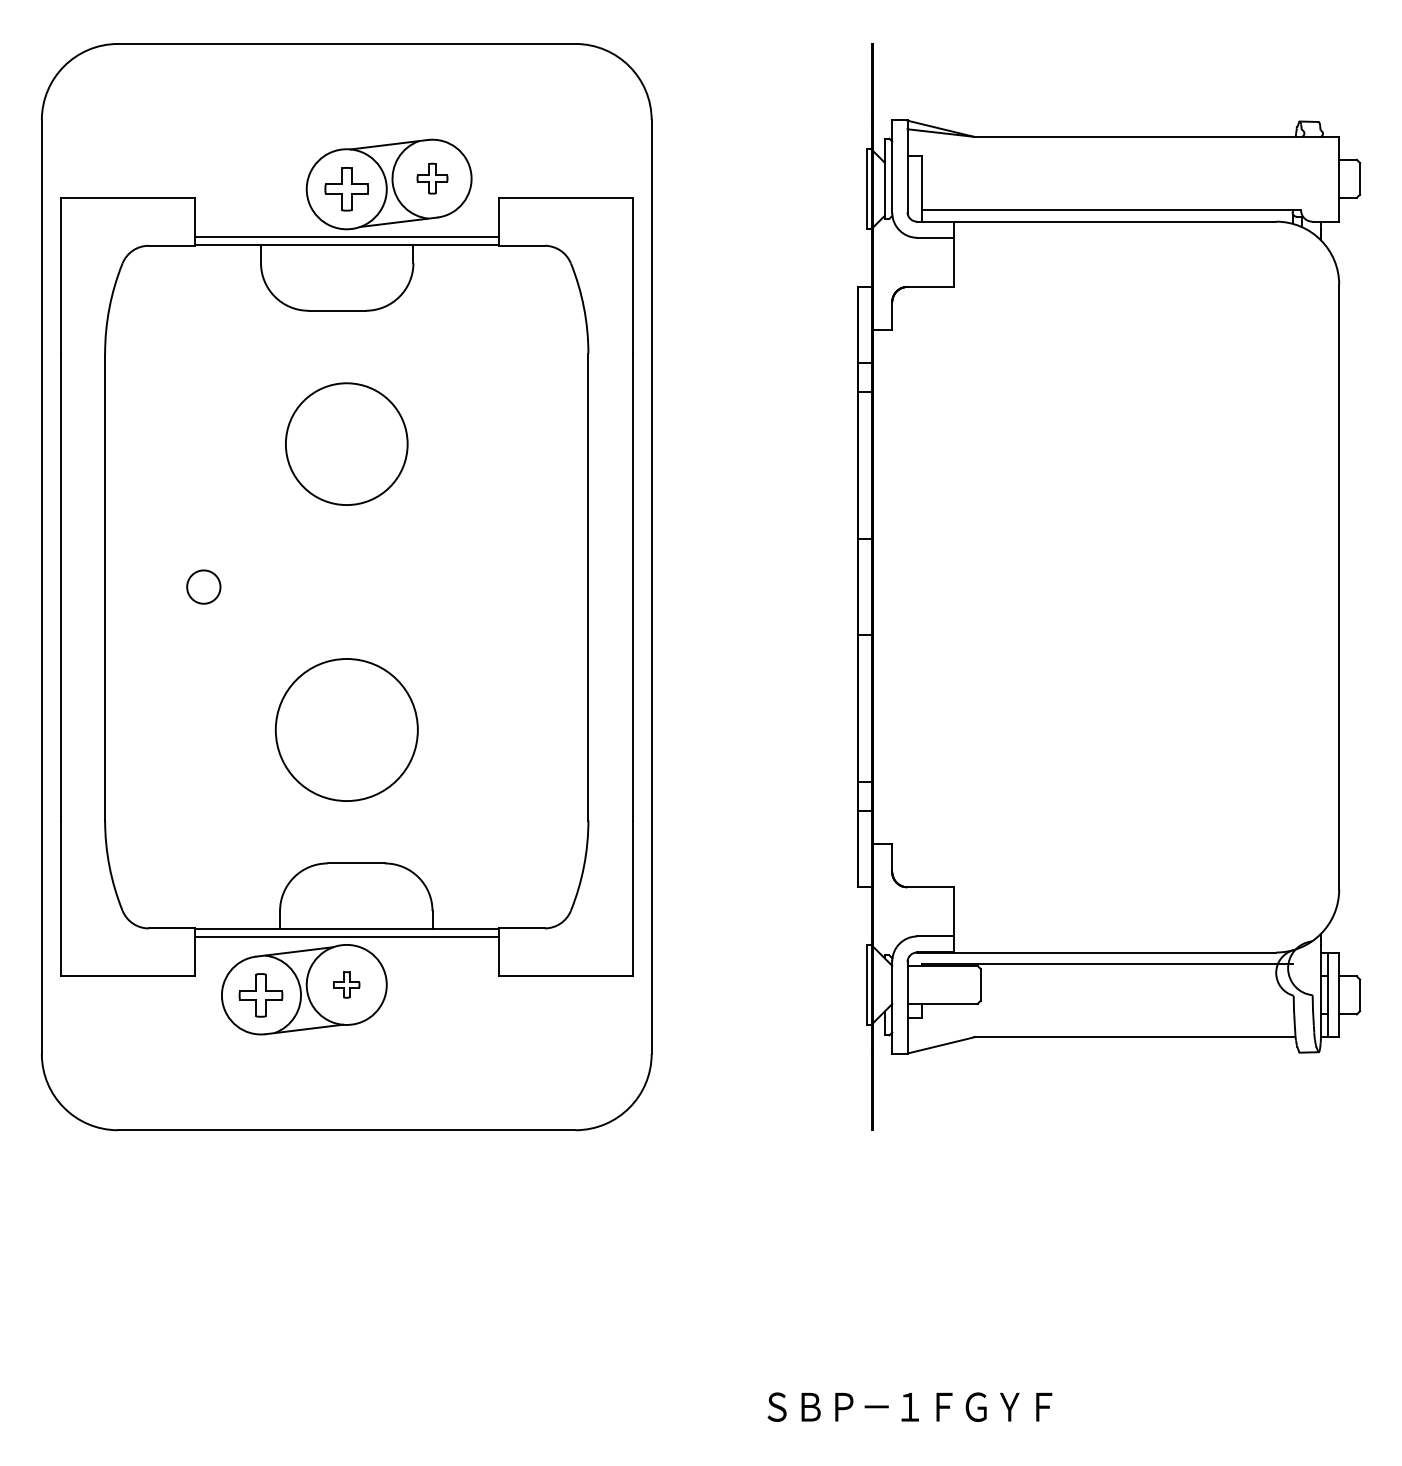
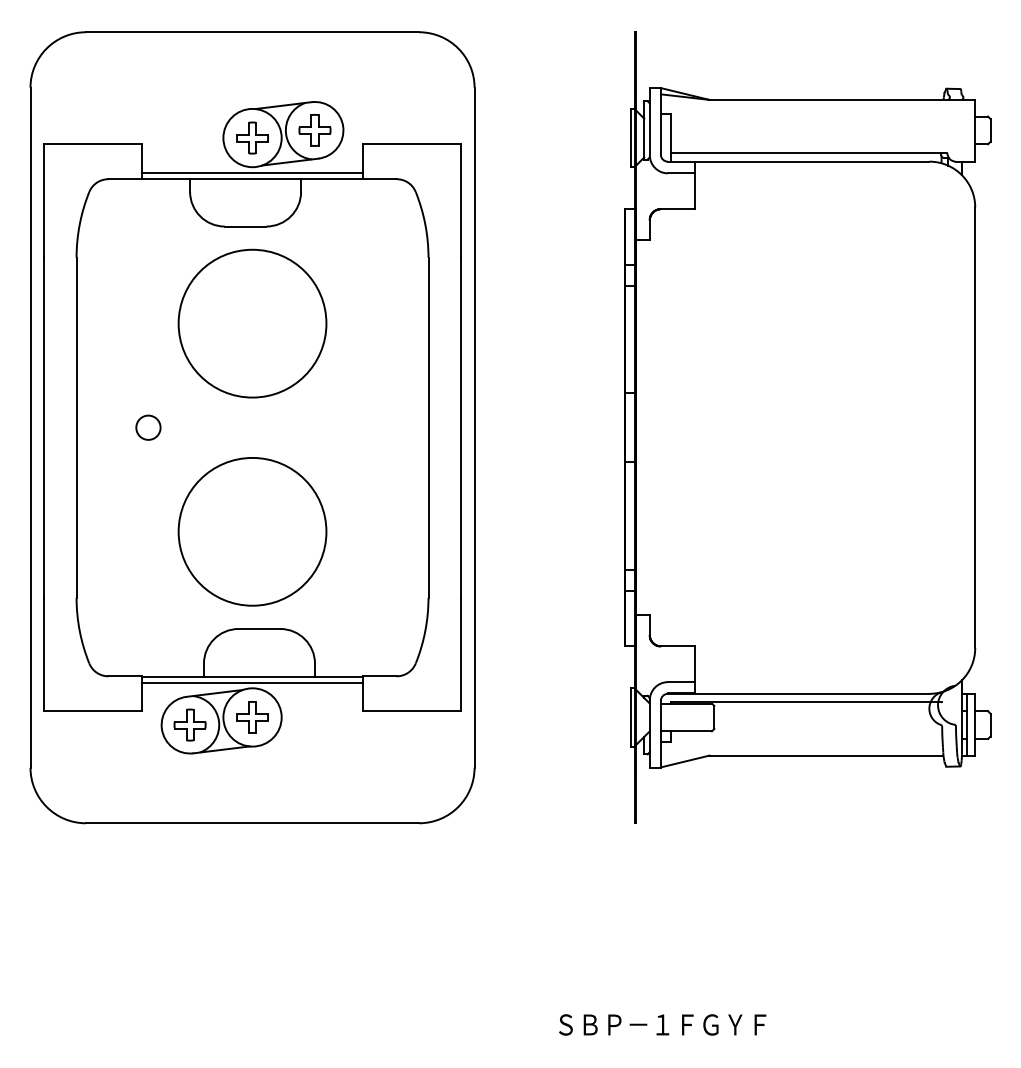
part: (432, 178) -> (314, 130), size x1.43
circle: (346, 443) -> (252, 323), size x1.67
circle: (346, 729) -> (252, 531), size x1.43
part: (346, 984) -> (252, 717), size x1.67

